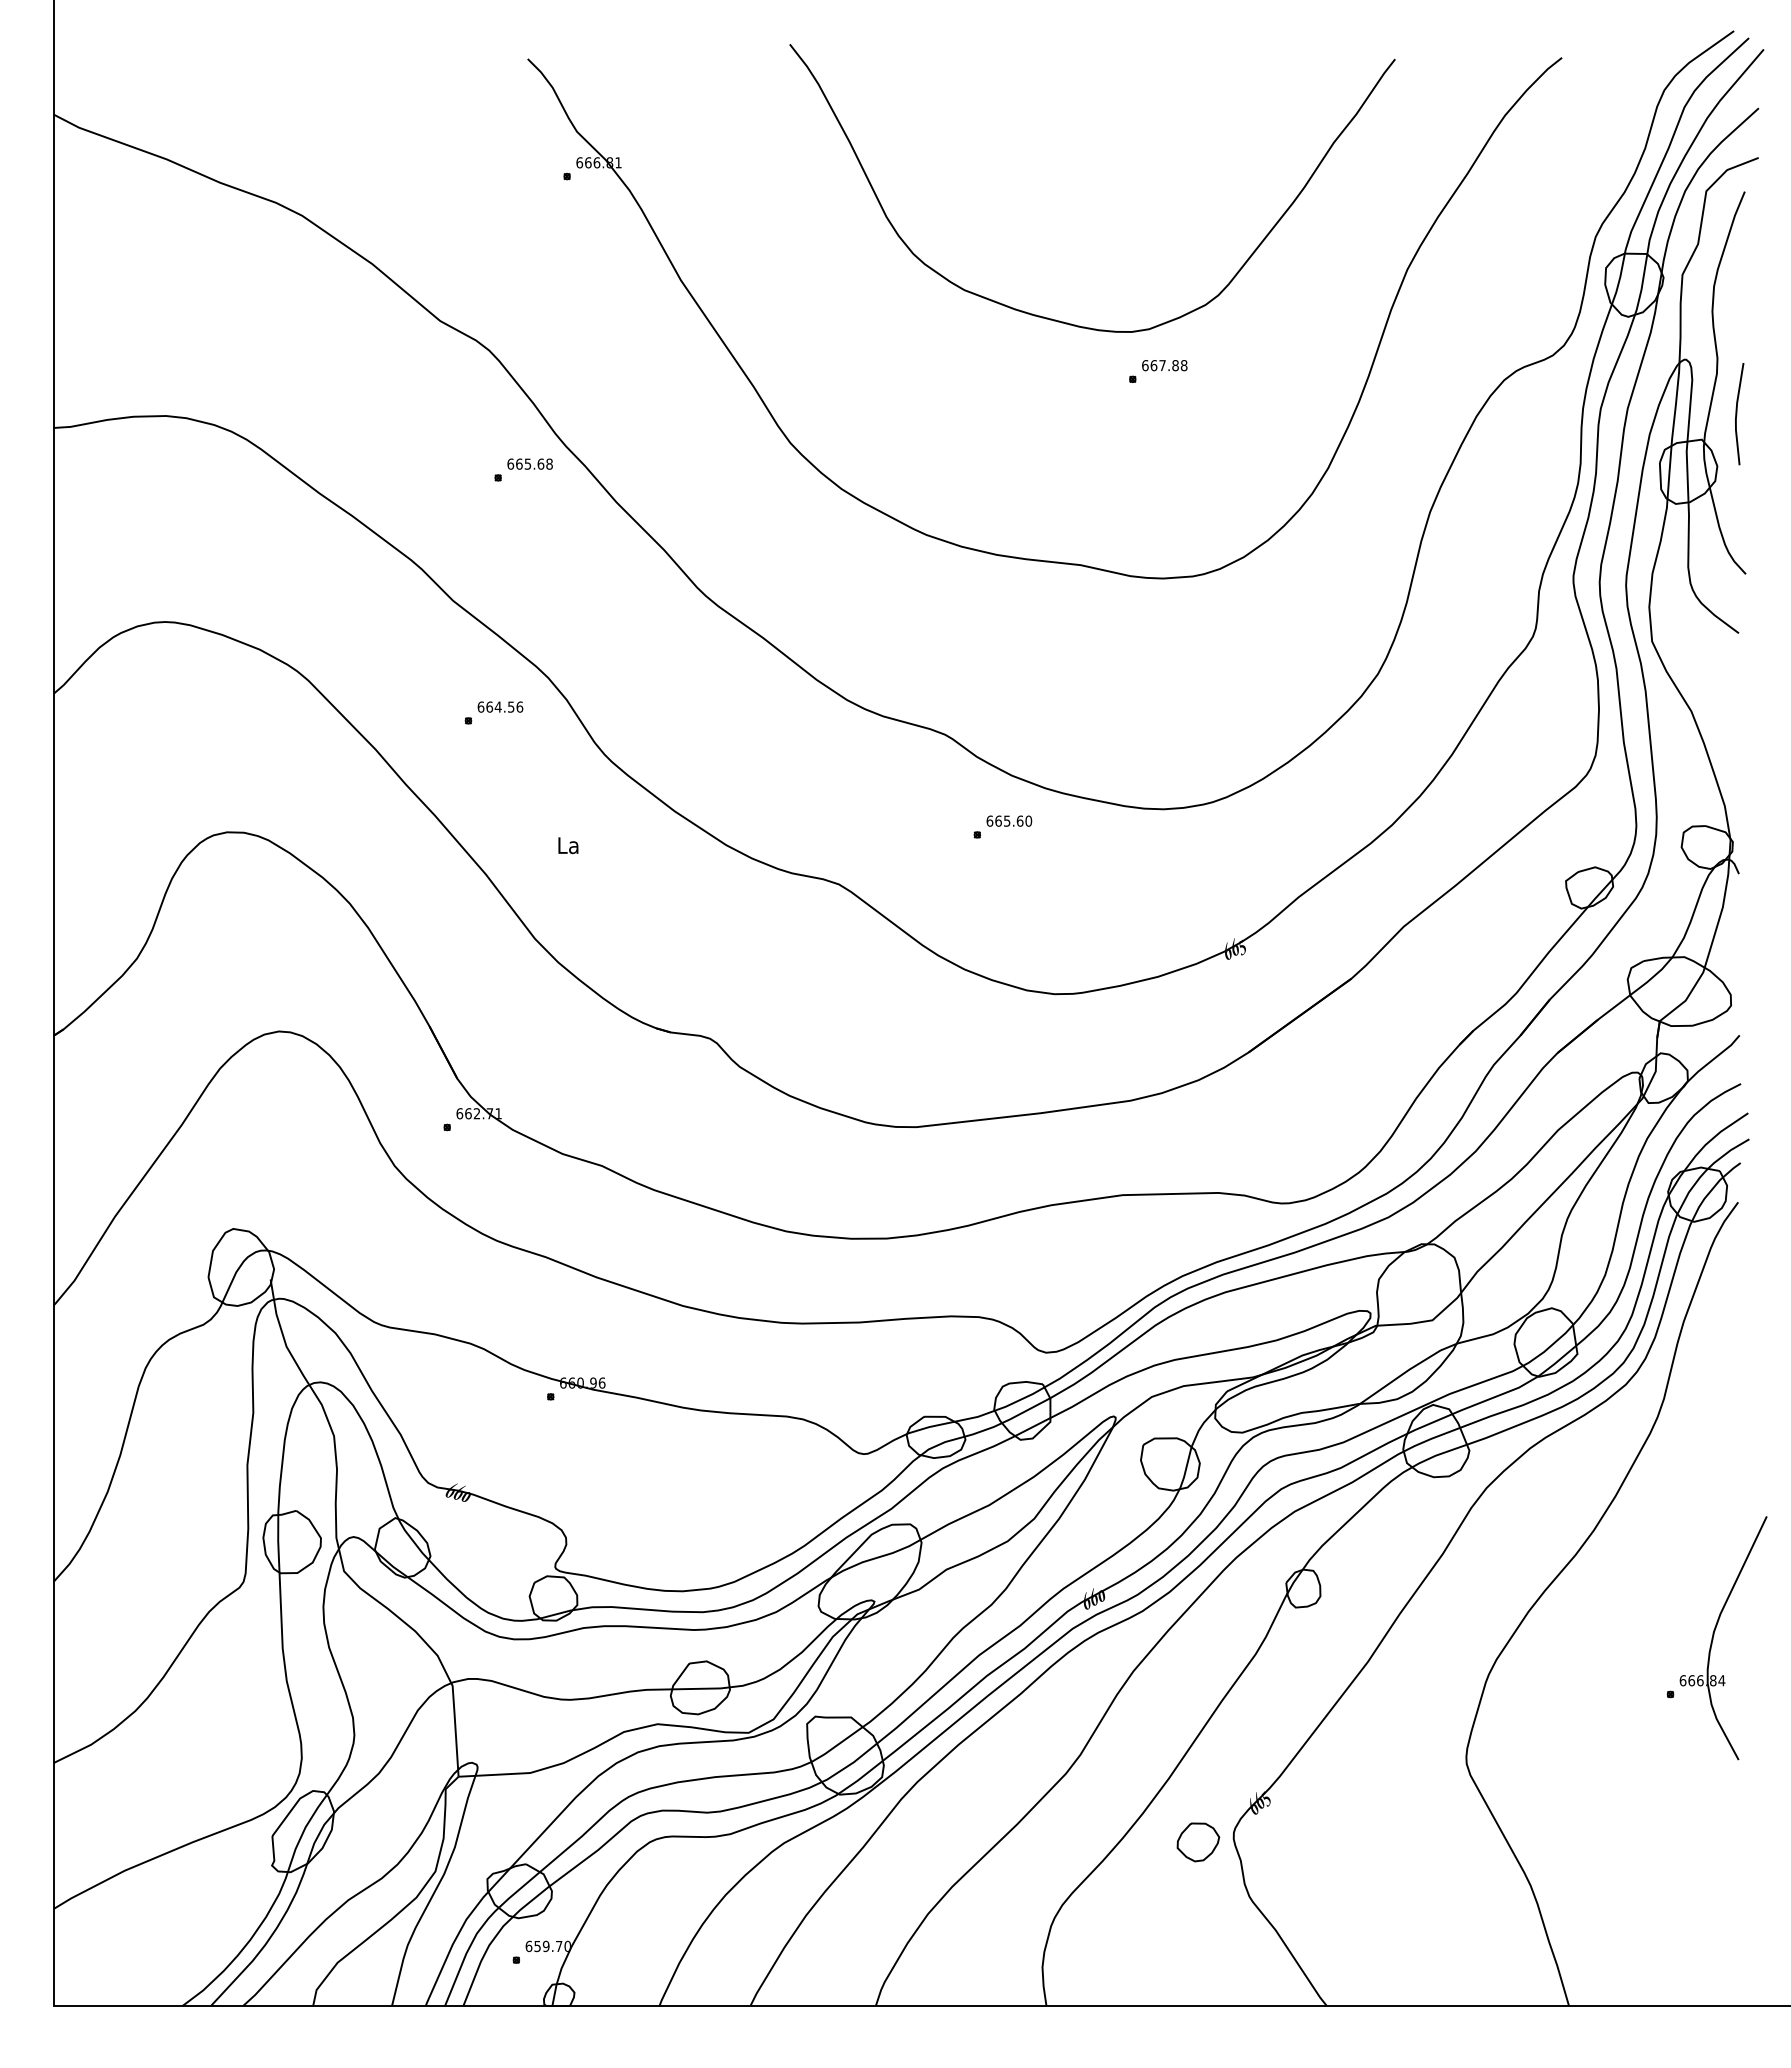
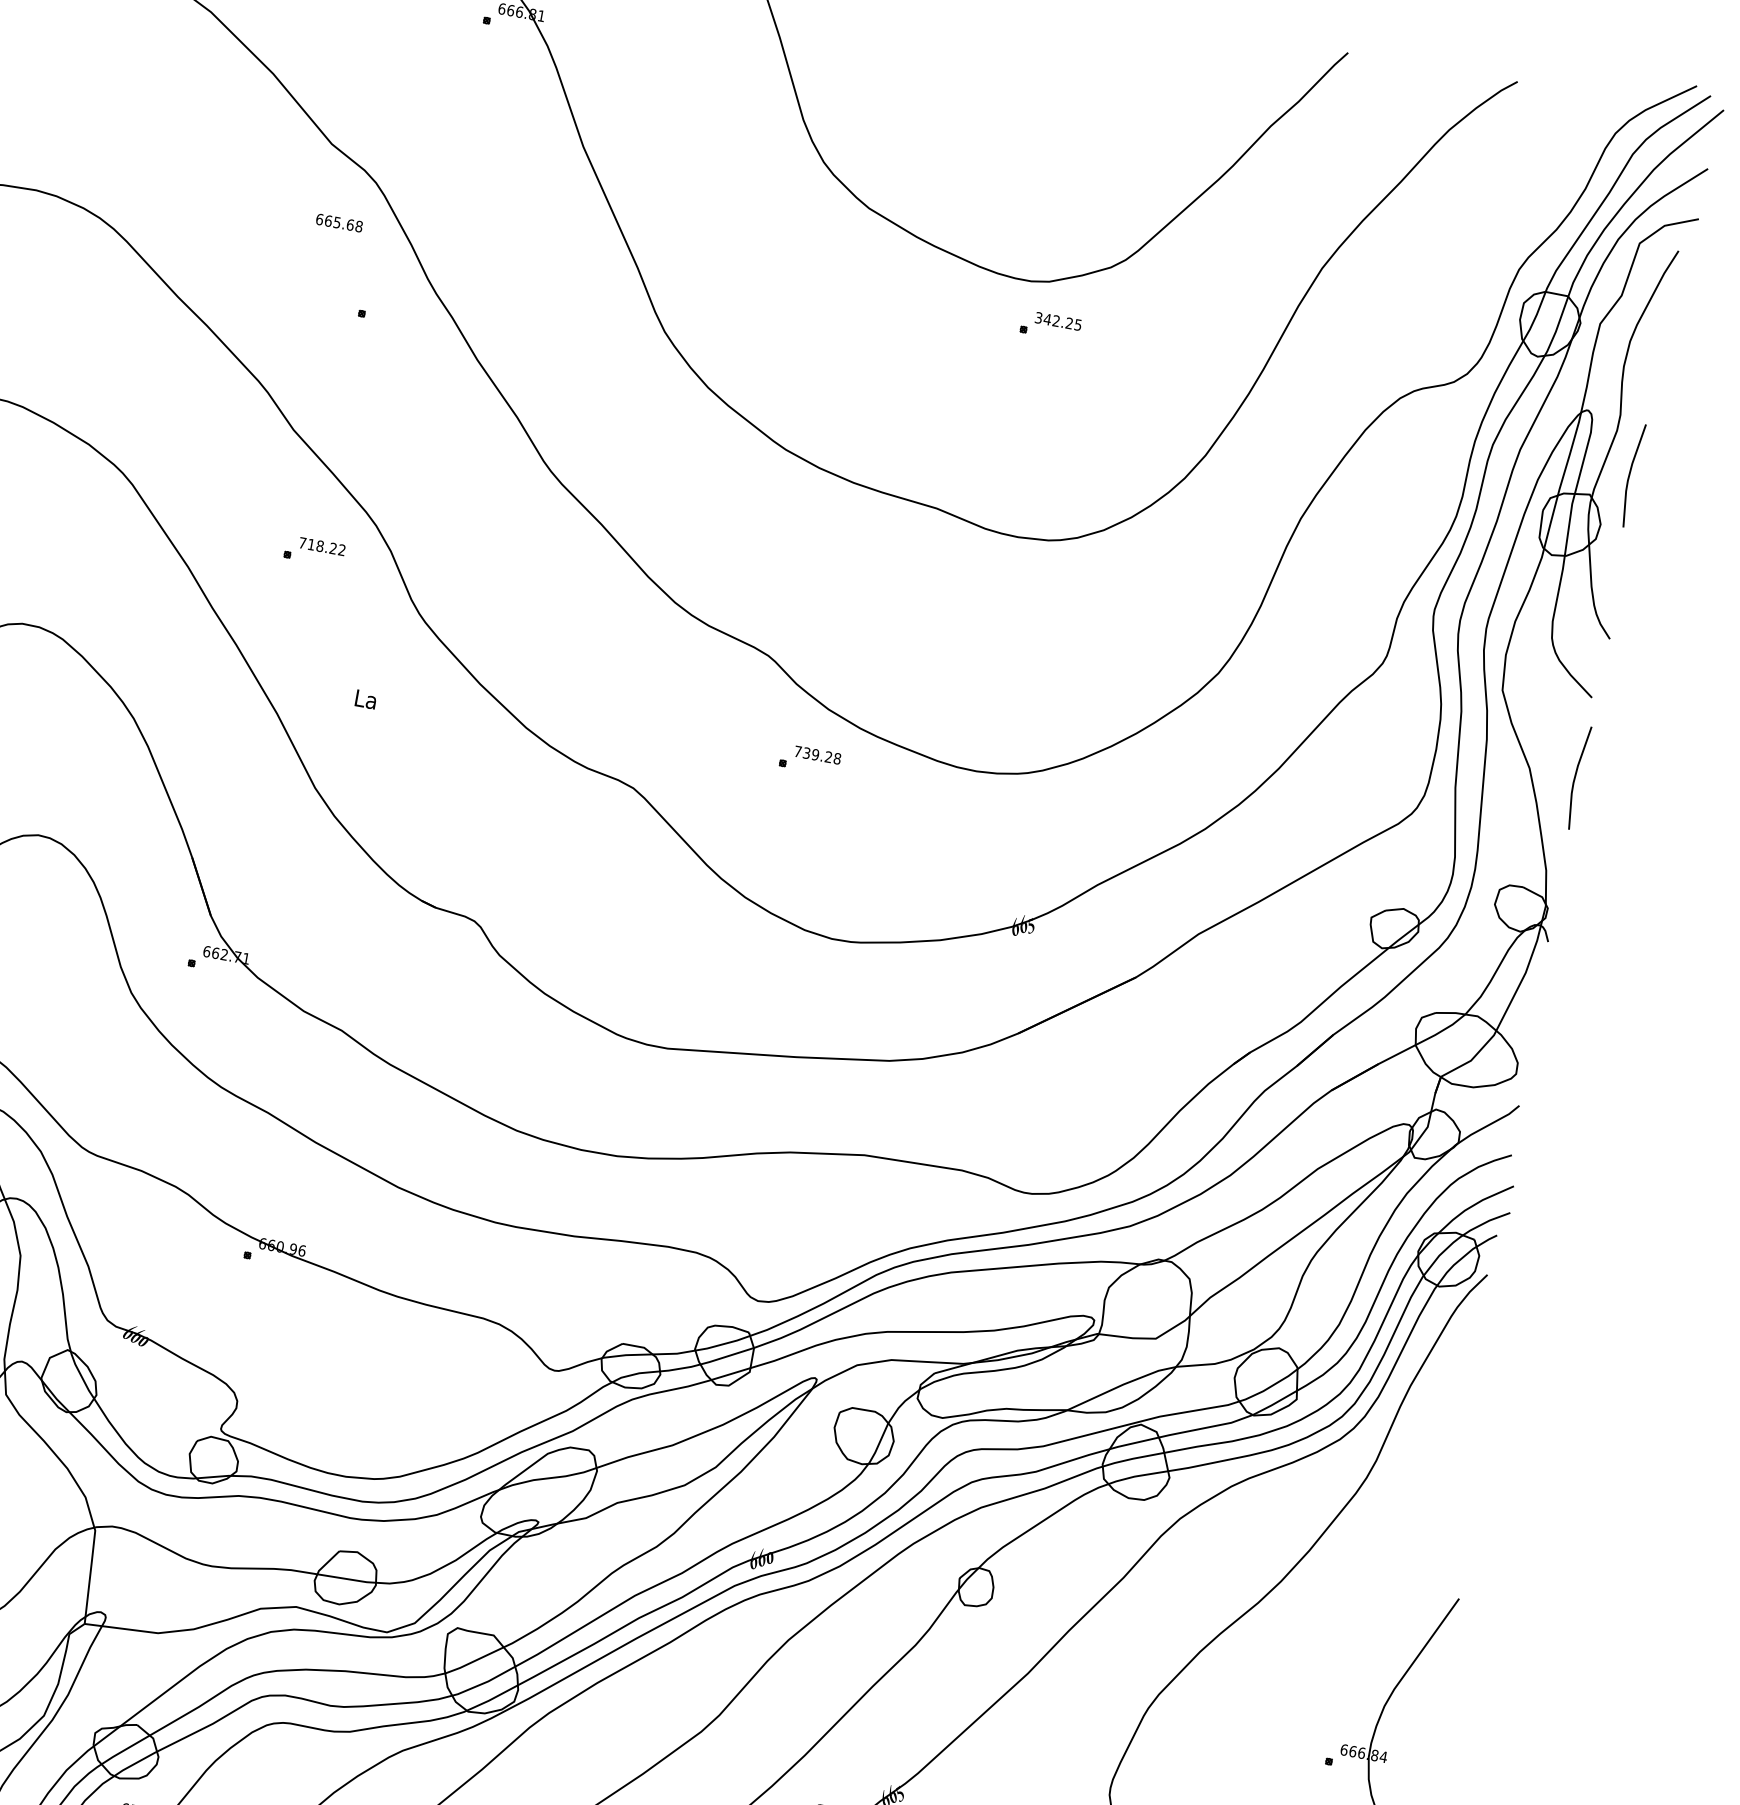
text: (1164, 365) -> (1058, 321), 667.88 -> 342.25
text: (529, 463) -> (338, 222), moved
text: (500, 706) -> (322, 546), 664.56 -> 718.22
line: (1737, 712) -> (1576, 777), added
text: (1009, 820) -> (818, 754), 665.60 -> 739.28

